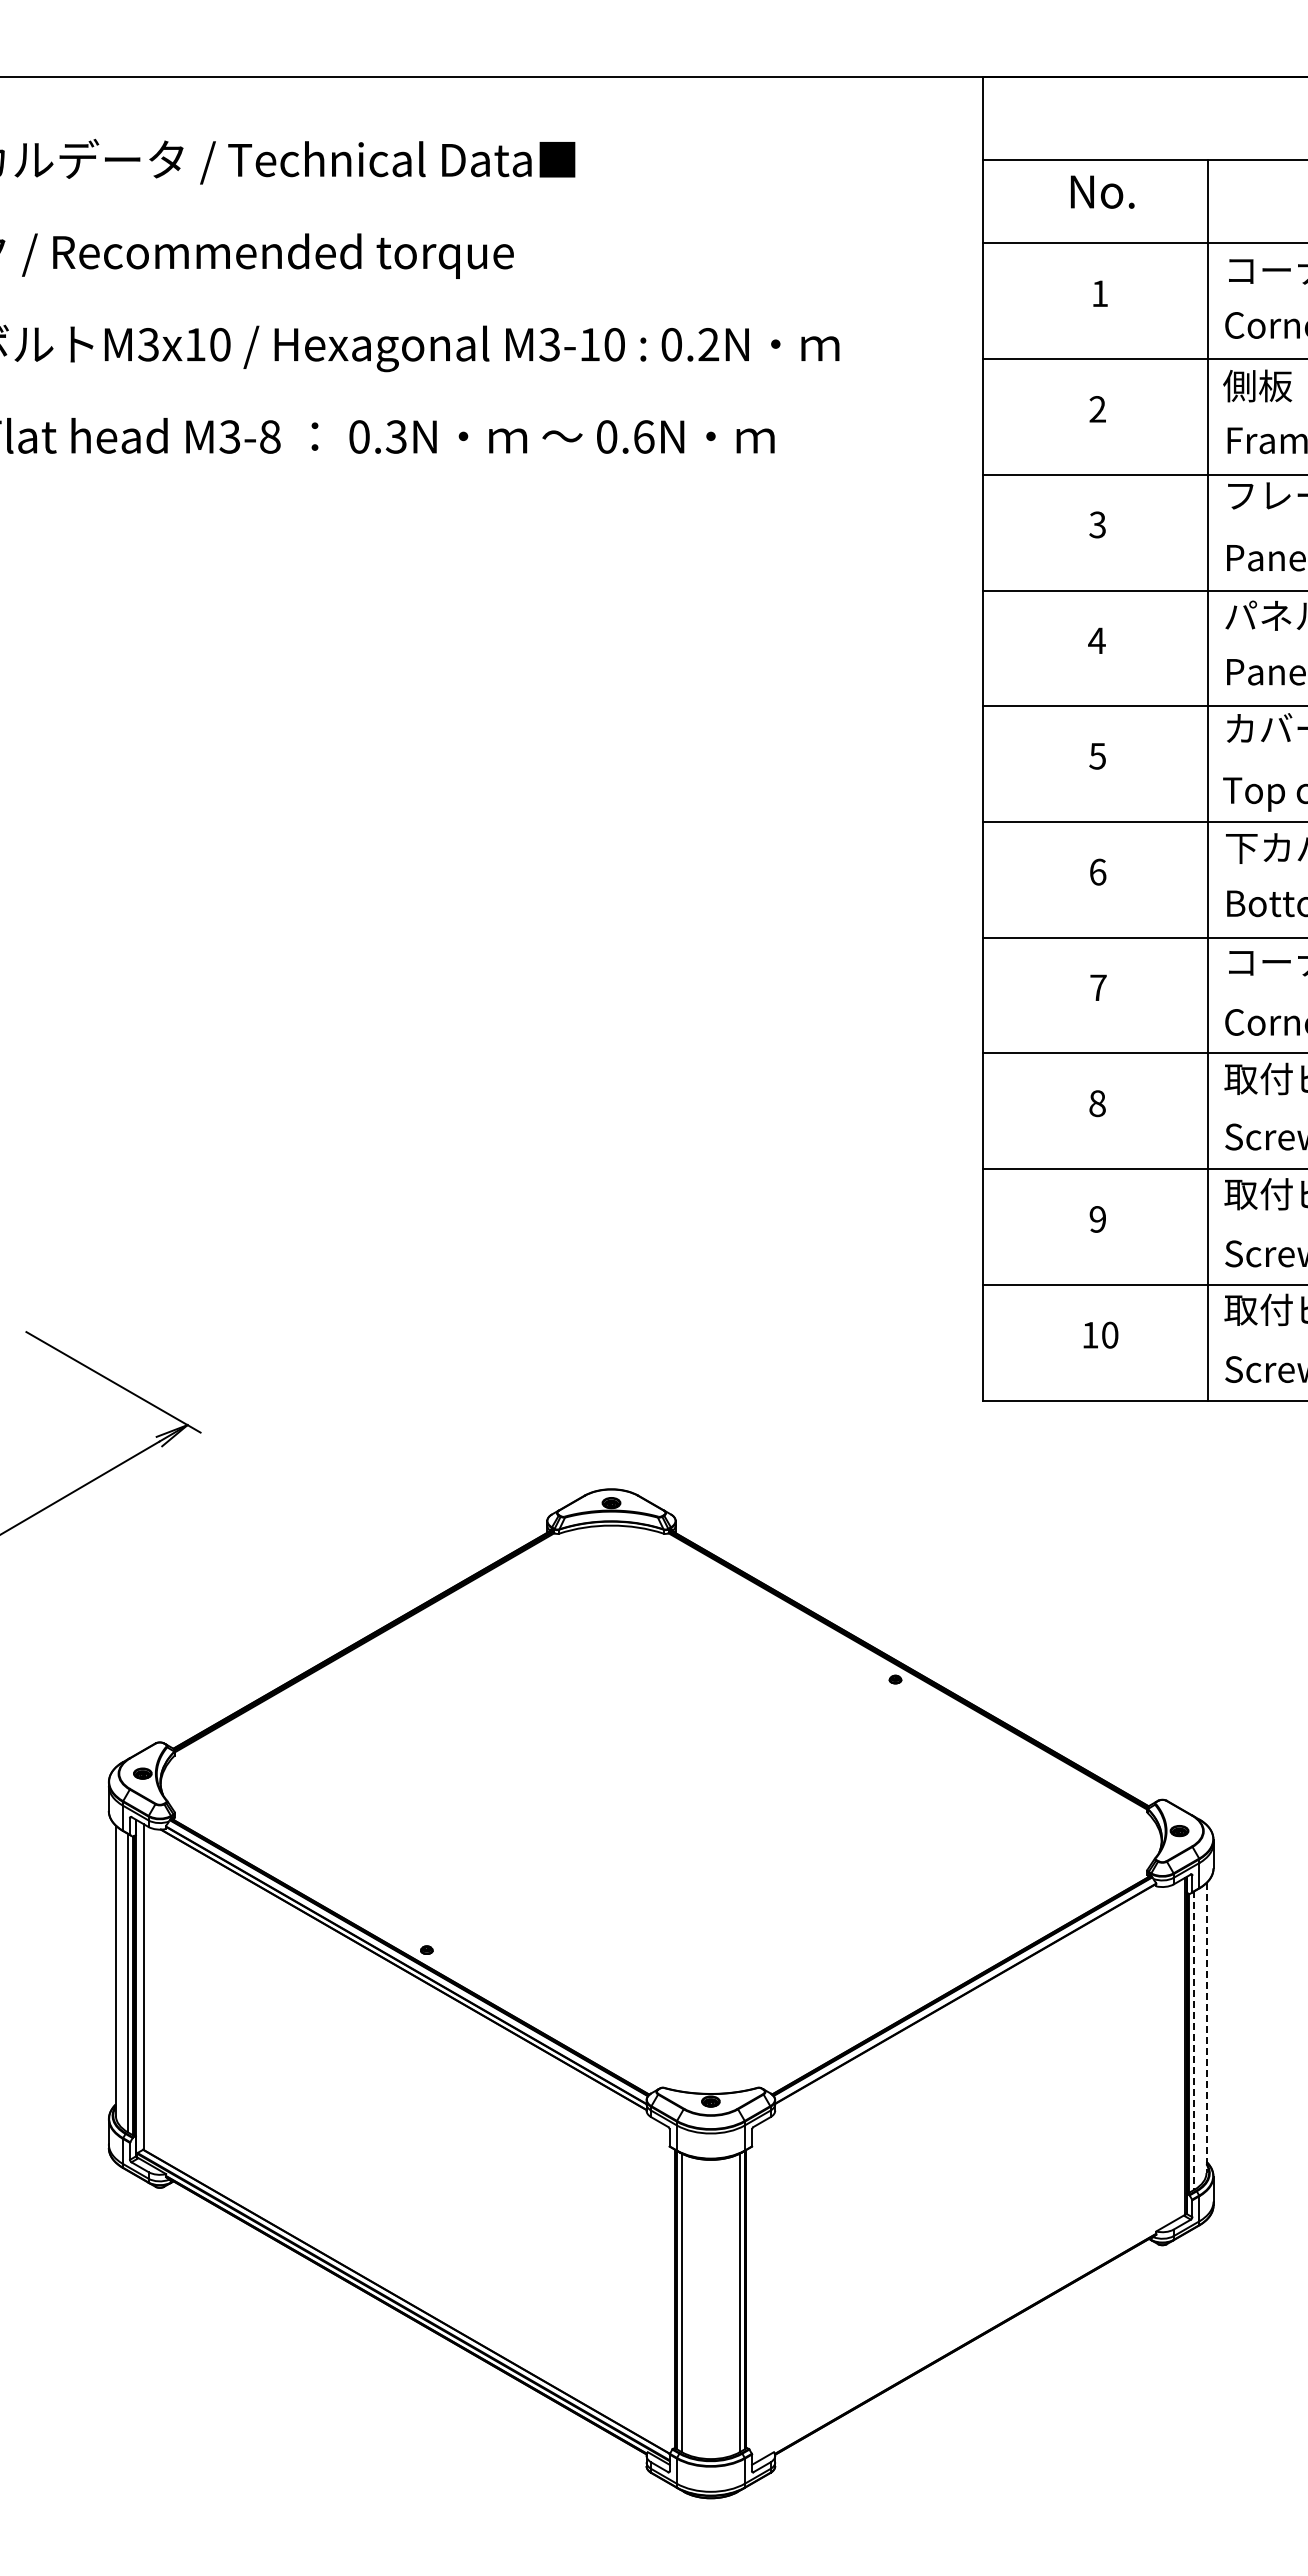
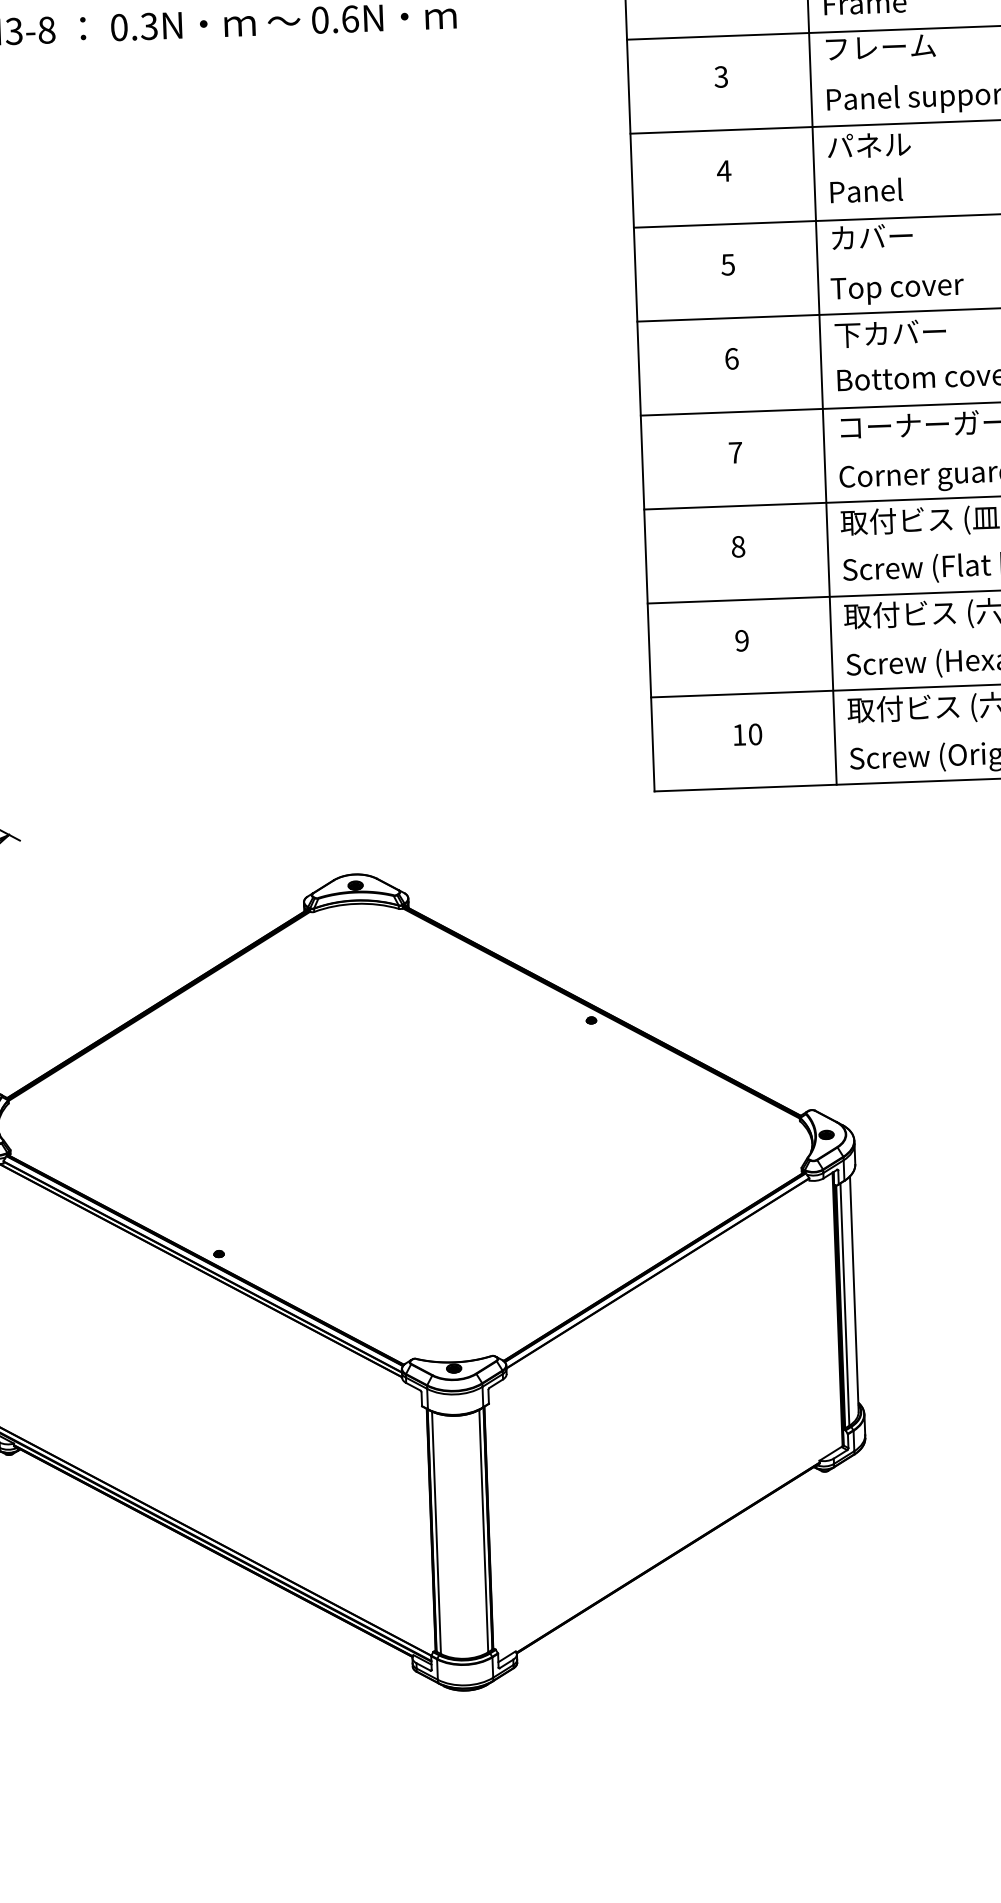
line: (1206, 2028) -> (854, 1294), dashed -> solid
line: (1194, 2041) -> (844, 1305), dashed -> solid

